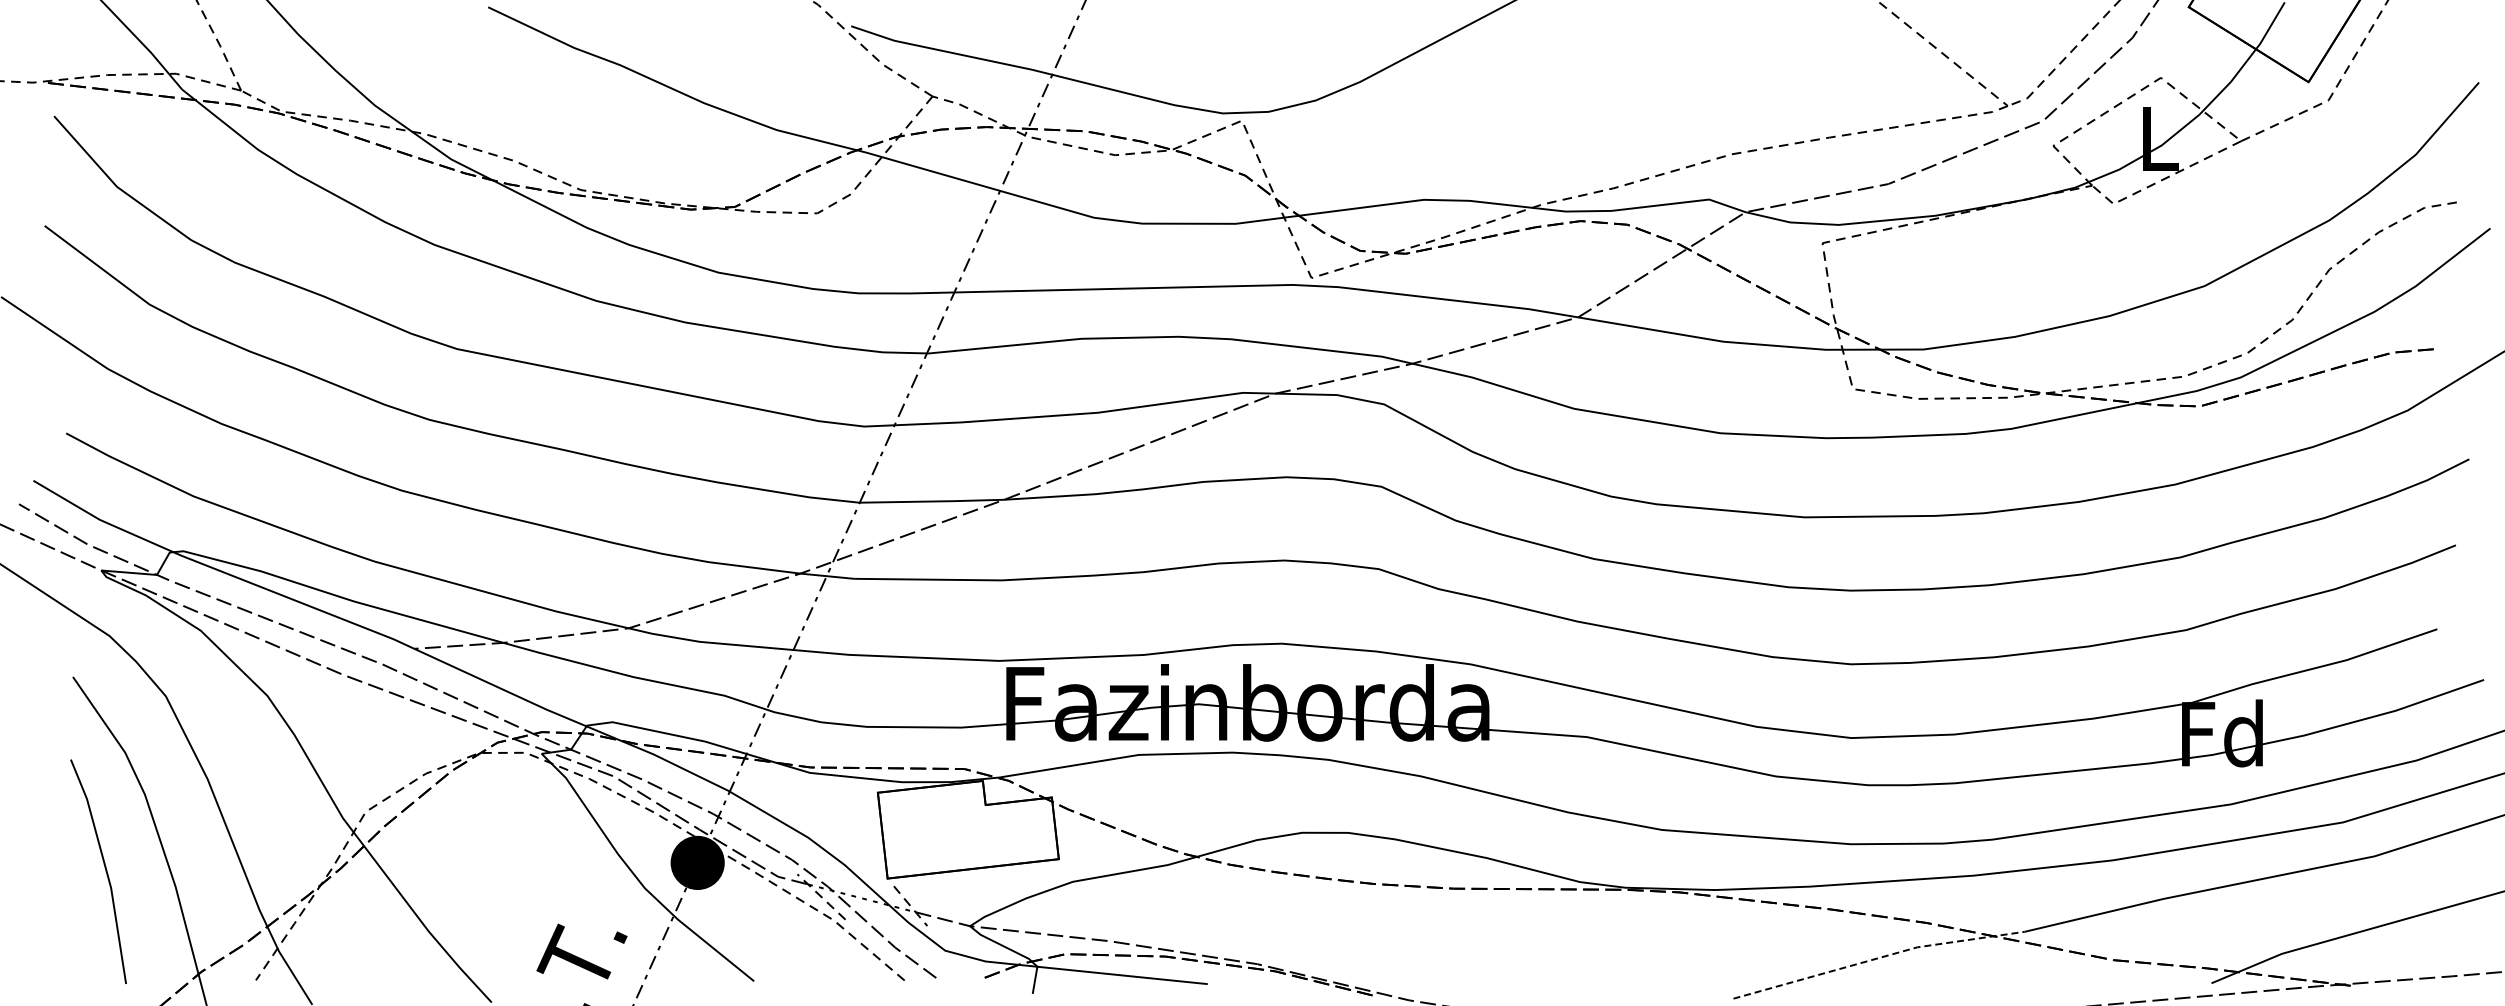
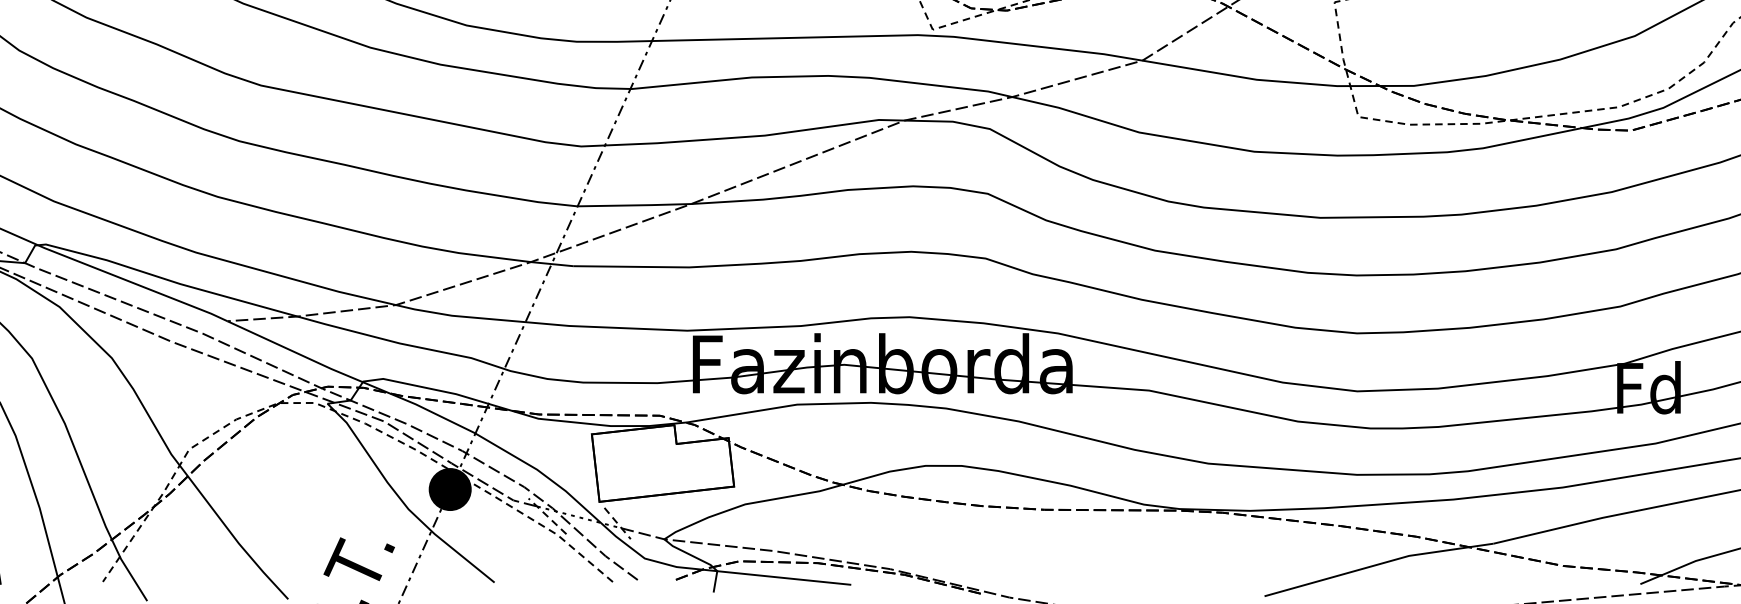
line: (1878, 958) -> (1378, 564), dashed -> solid

